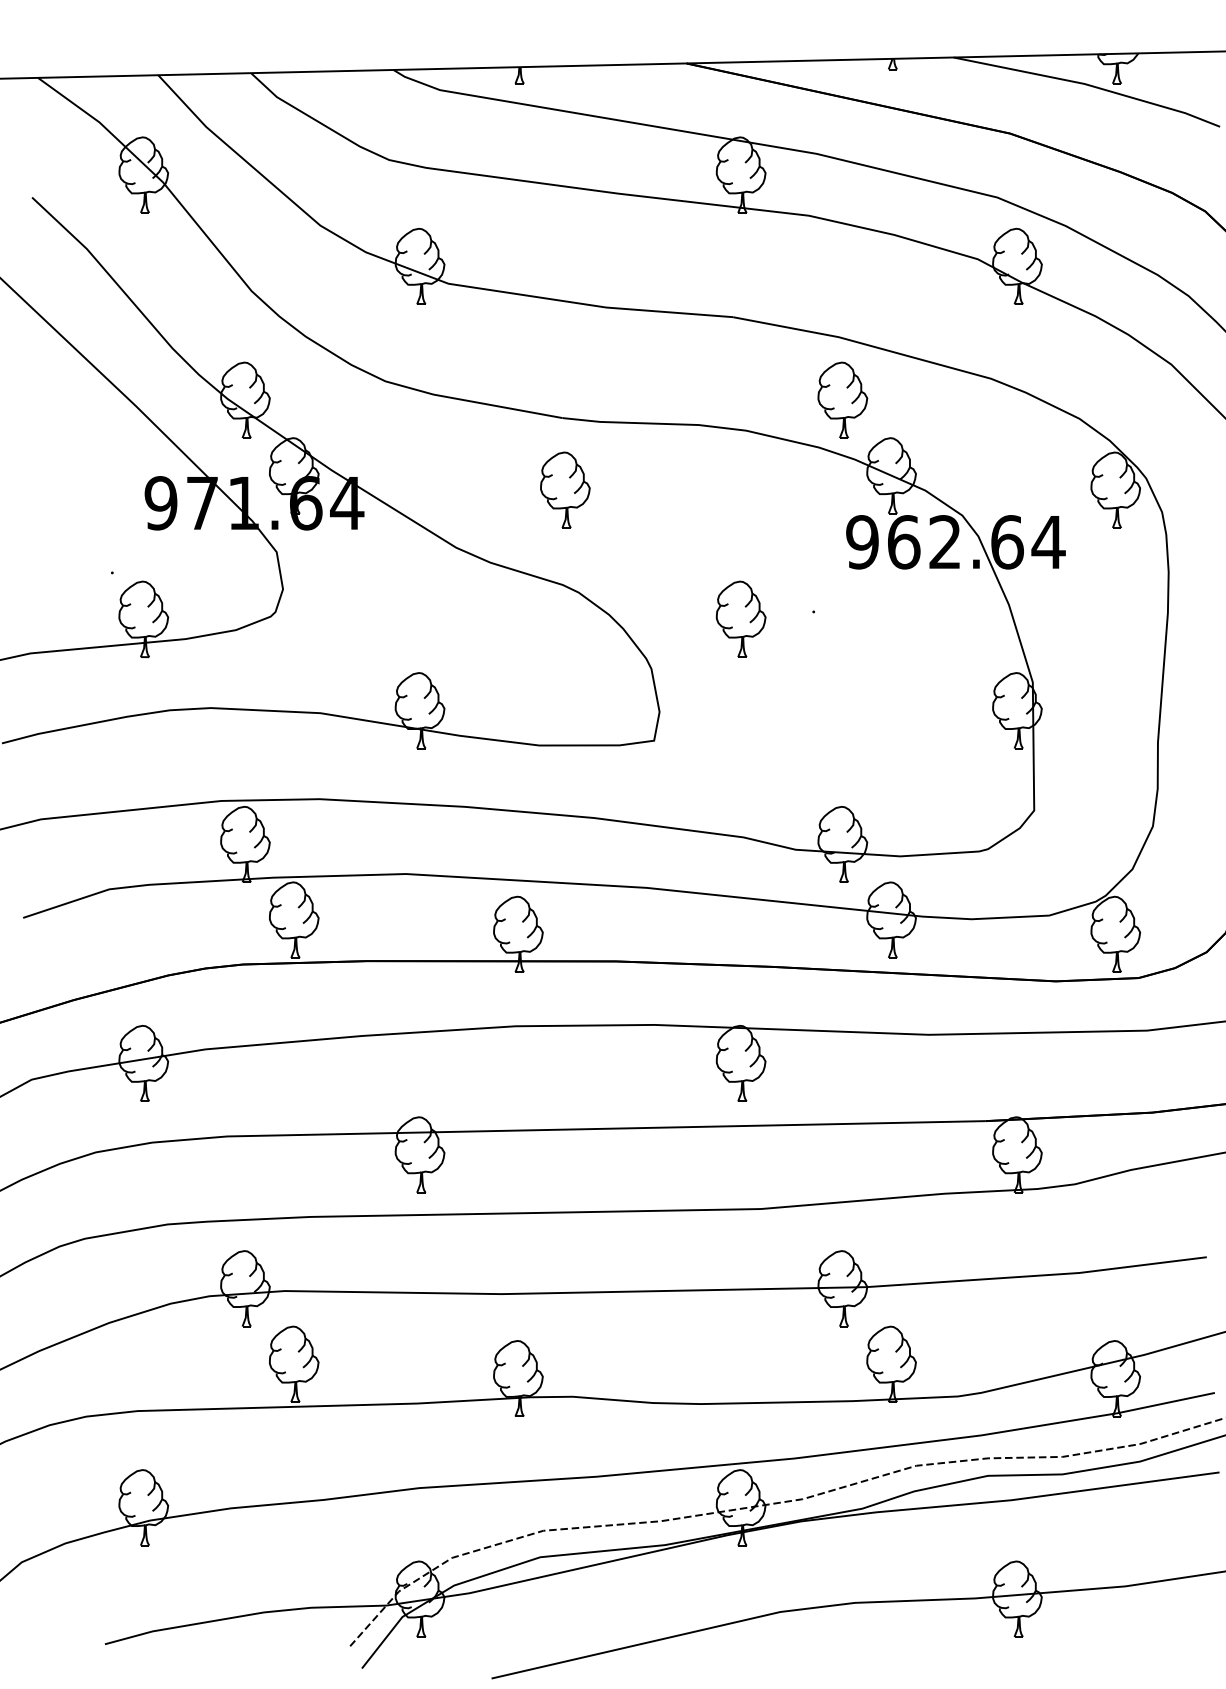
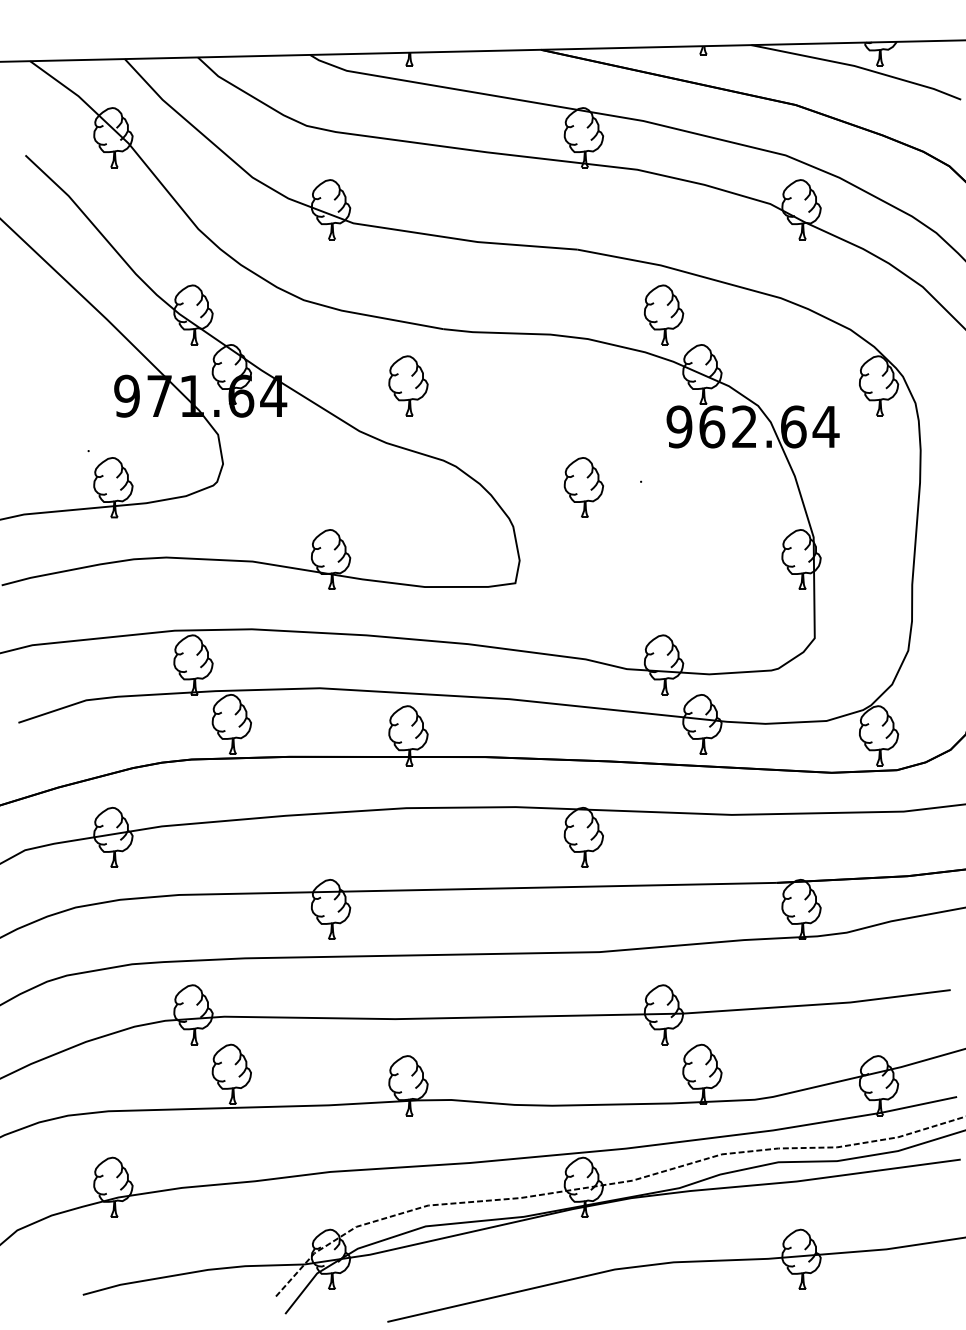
part: (565, 489) -> (408, 385), moved

